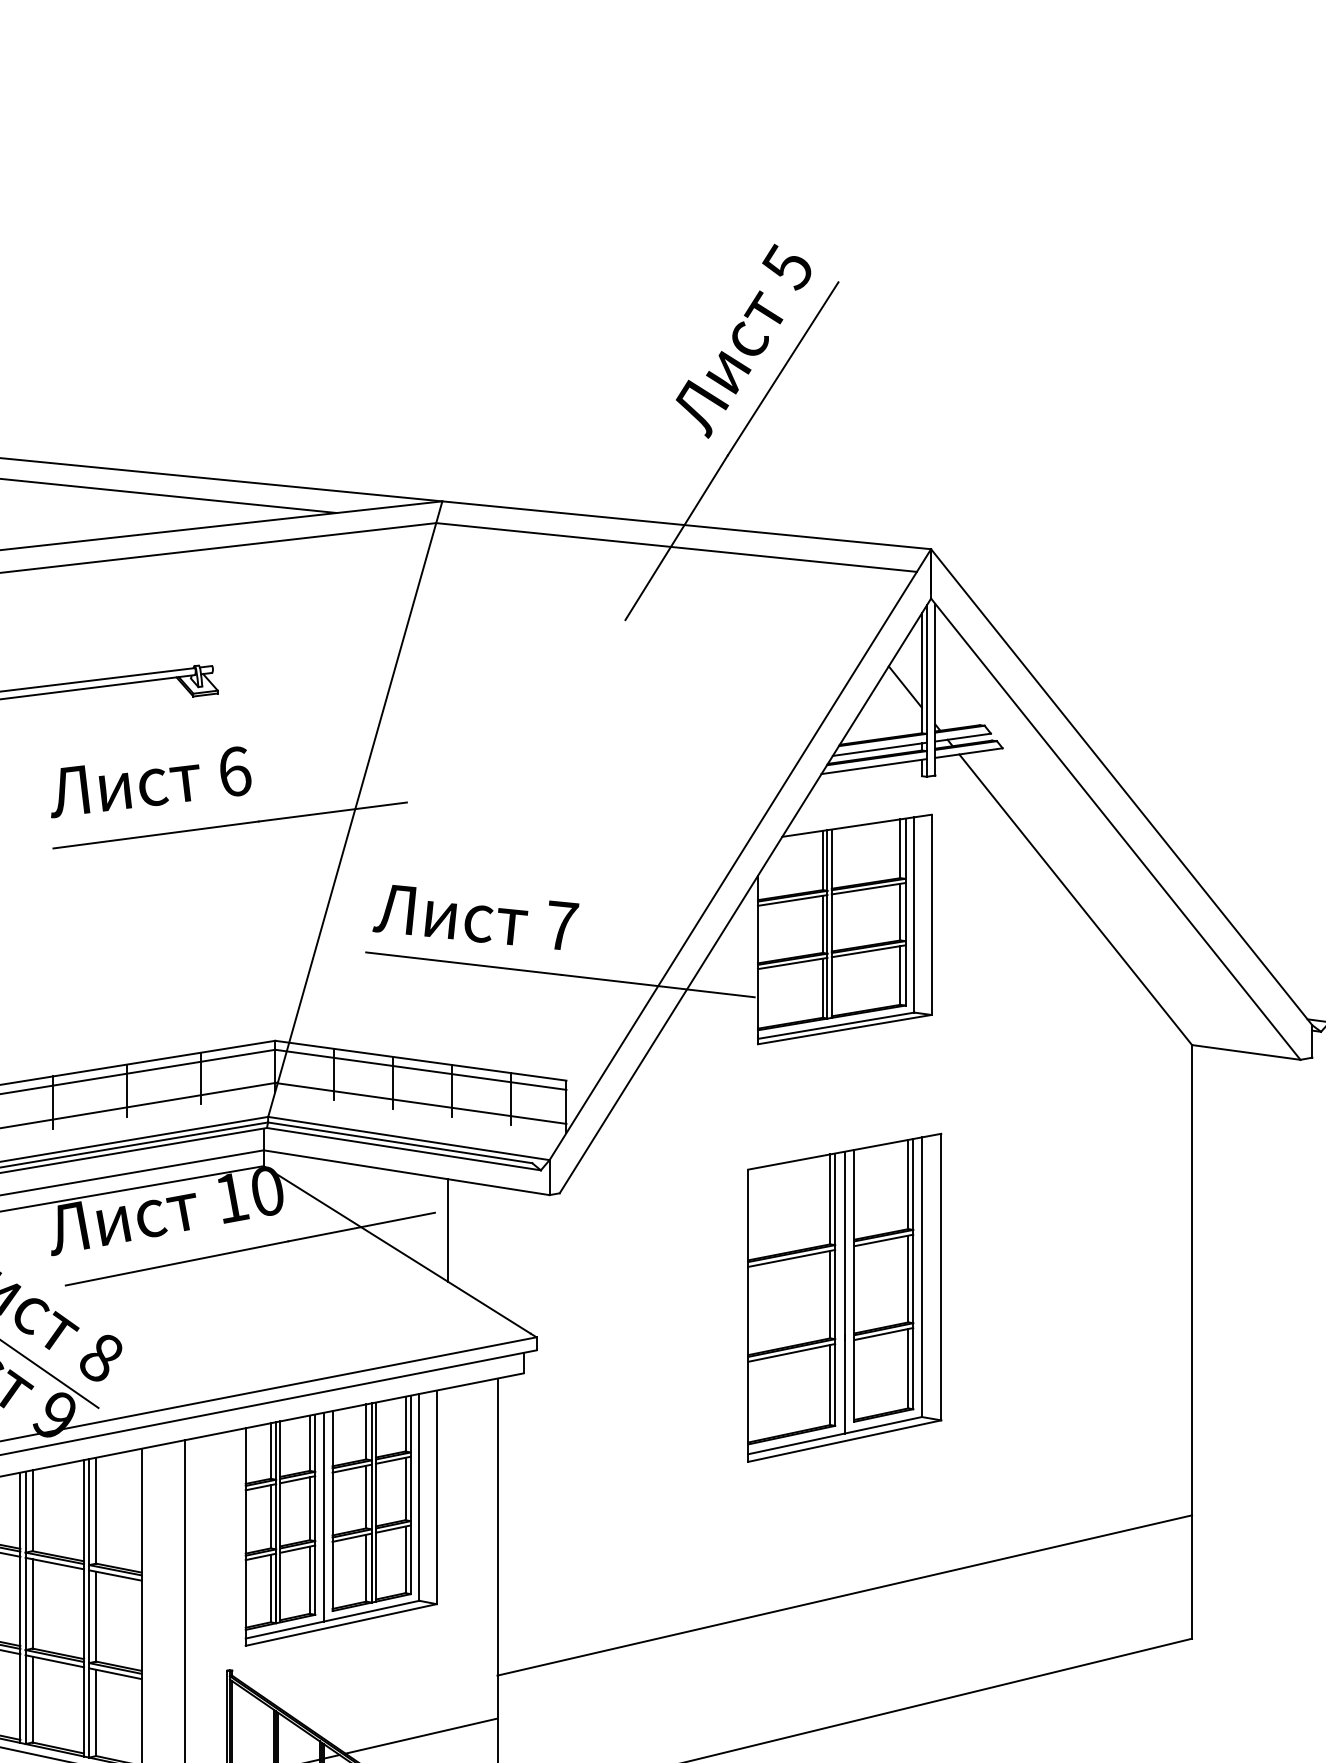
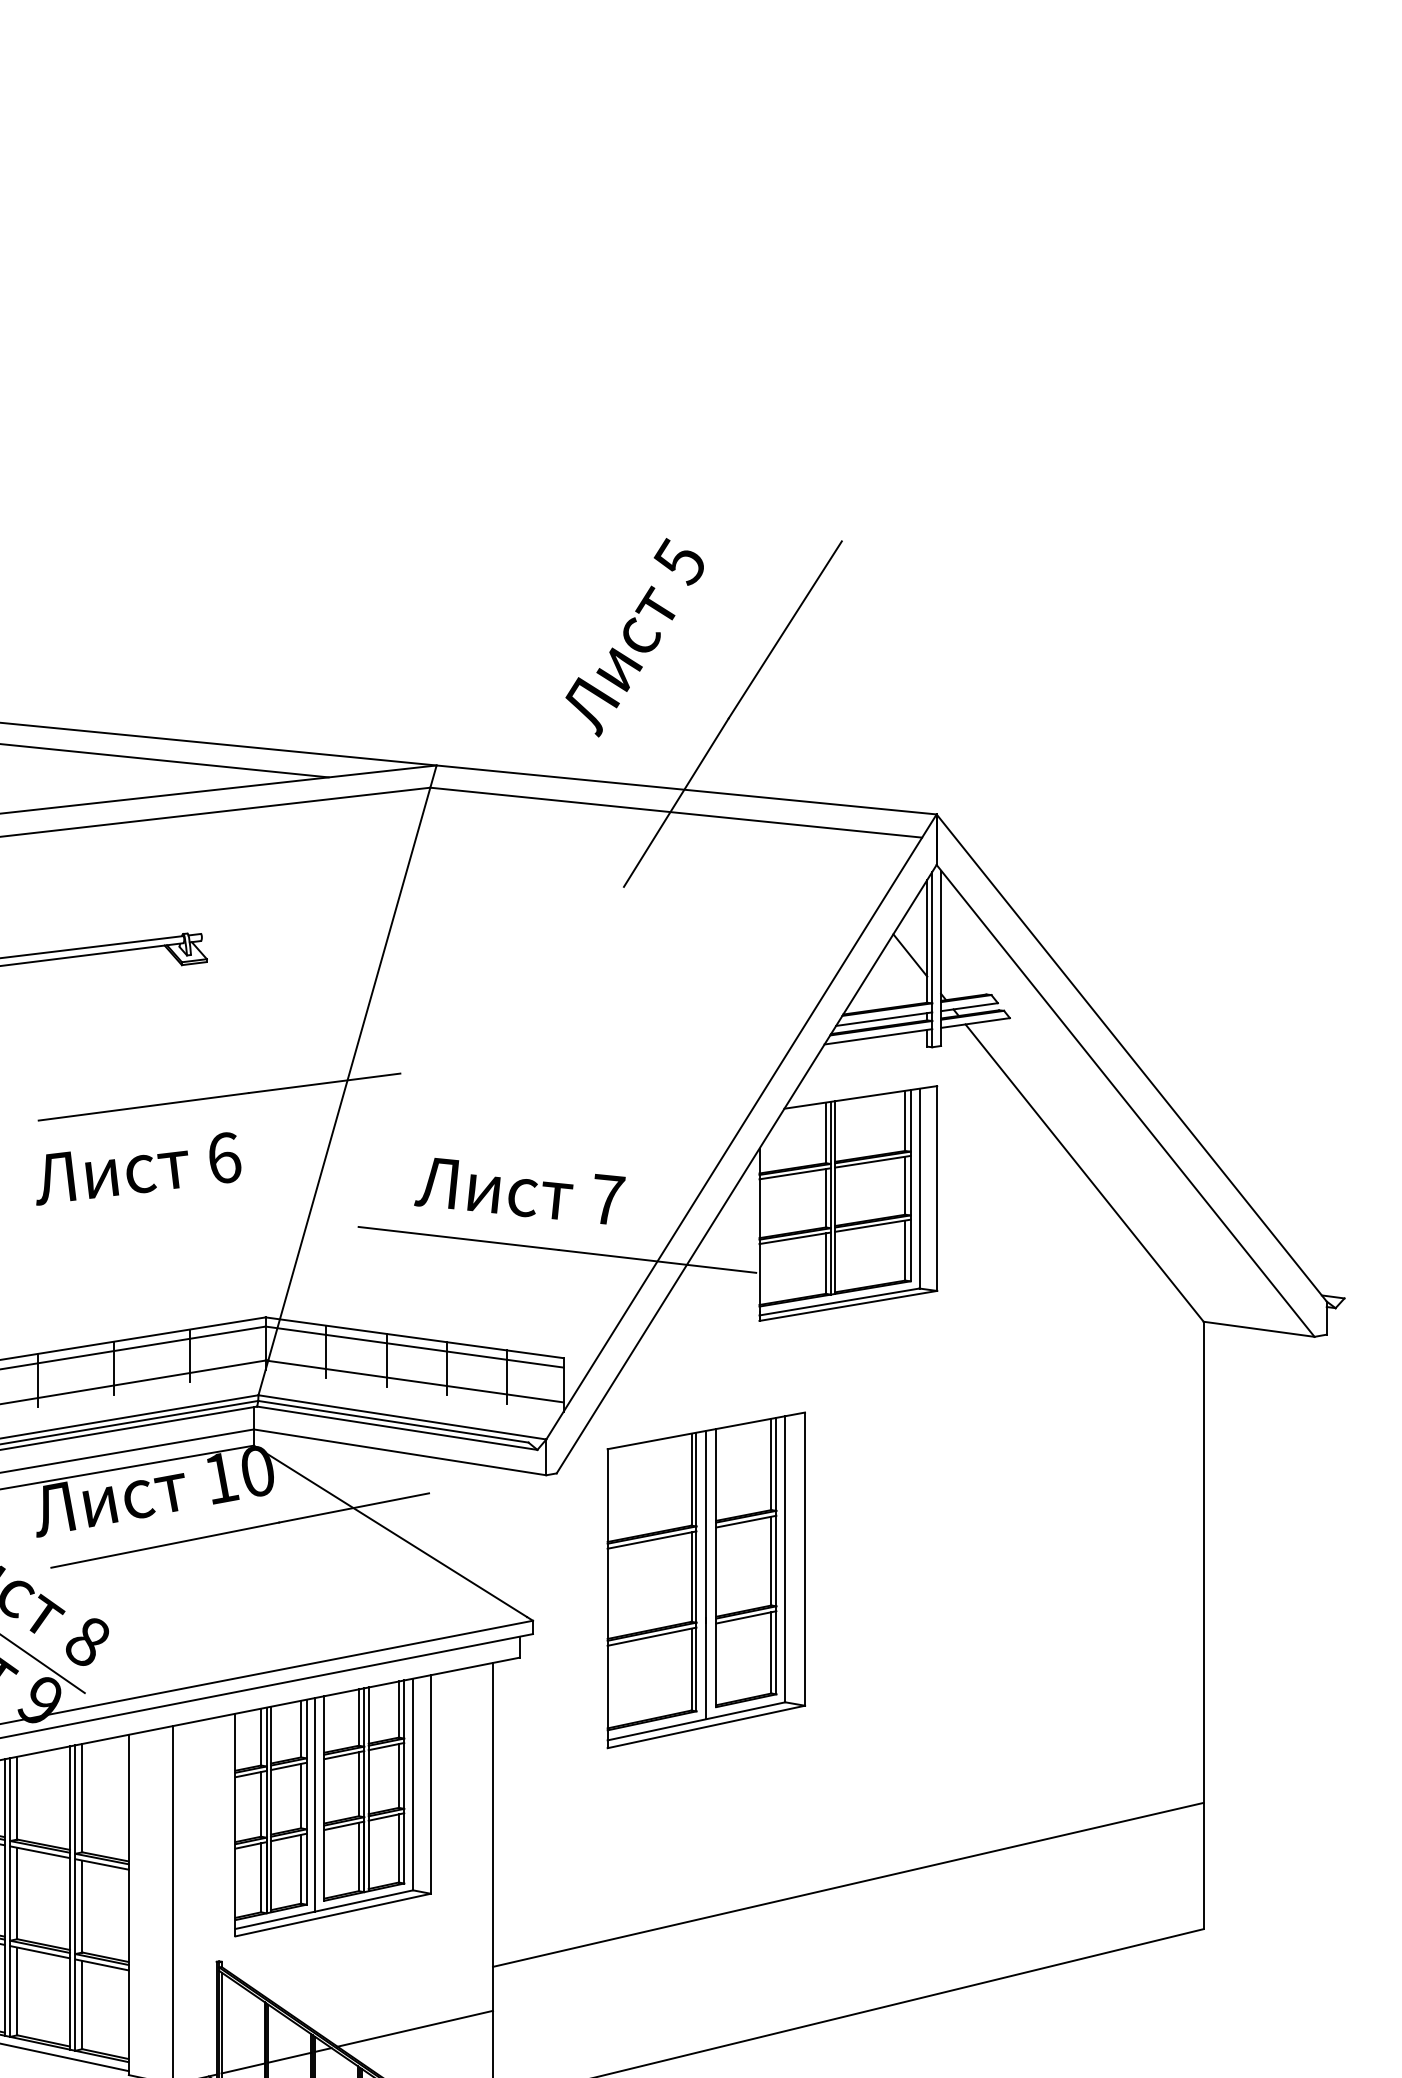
text: (743, 341) -> (634, 637), moved
text: (150, 781) -> (138, 1168), moved
text: (475, 917) -> (519, 1191), moved
line: (448, 1230) -> (442, 1511), removed
part: (843, 1297) -> (705, 1580), moved

